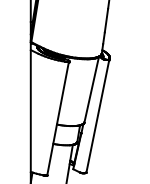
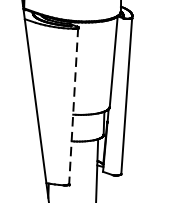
line: (58, 118) -> (74, 106), solid -> dashed

